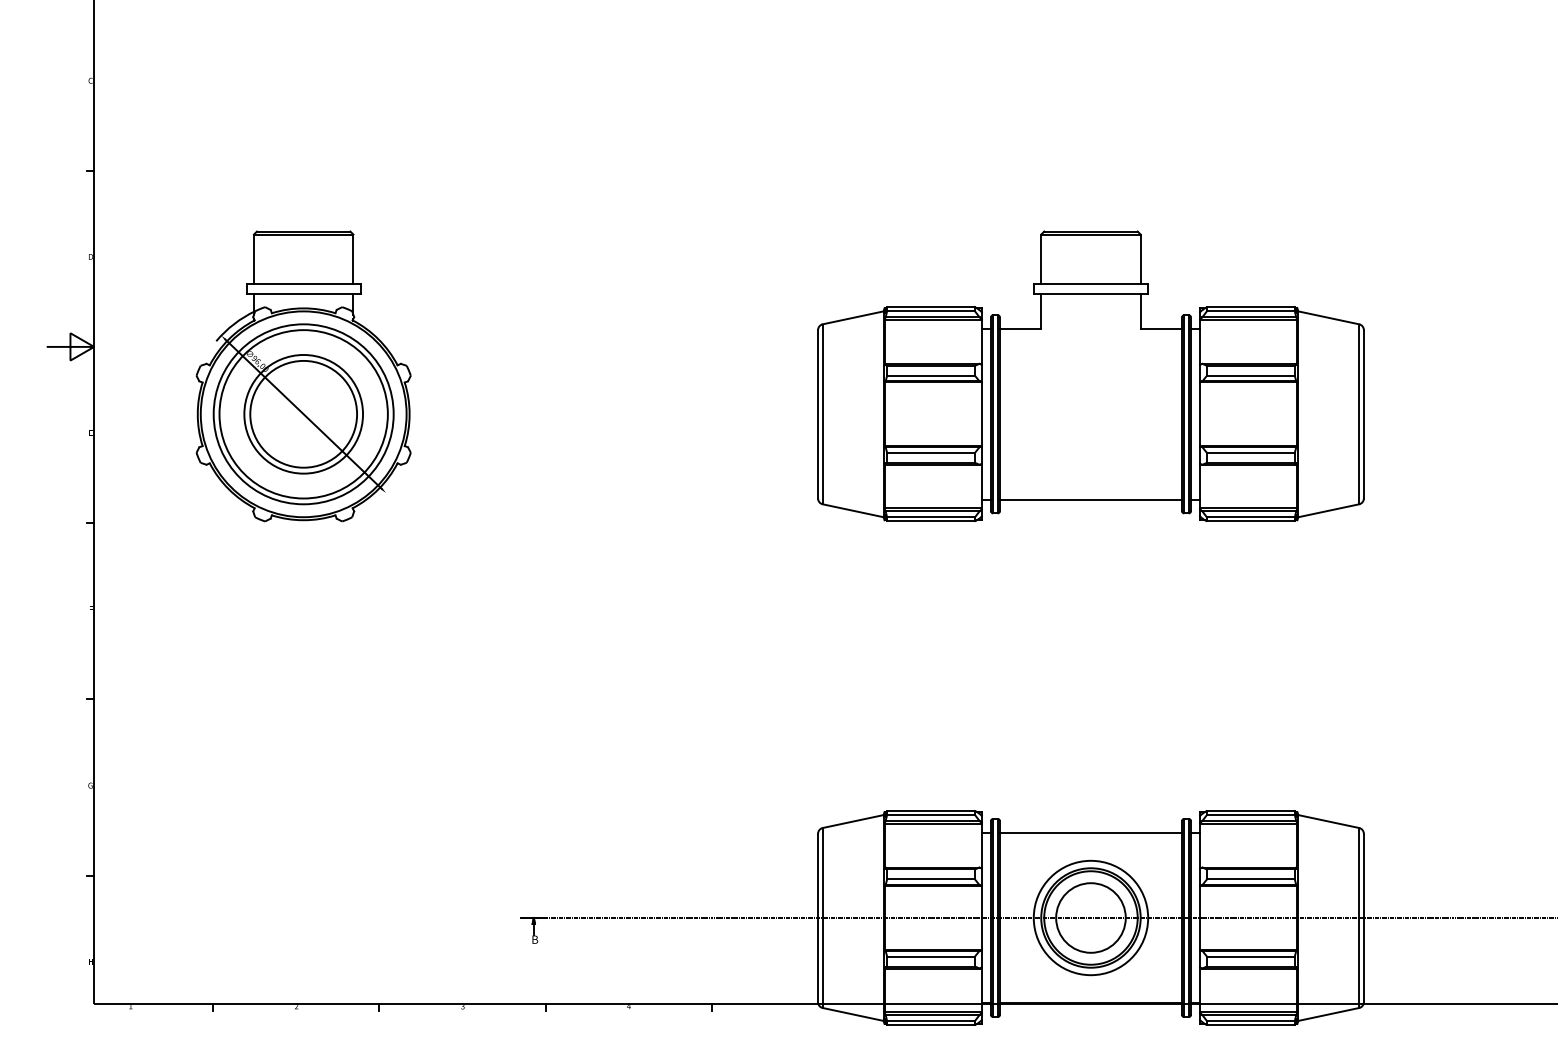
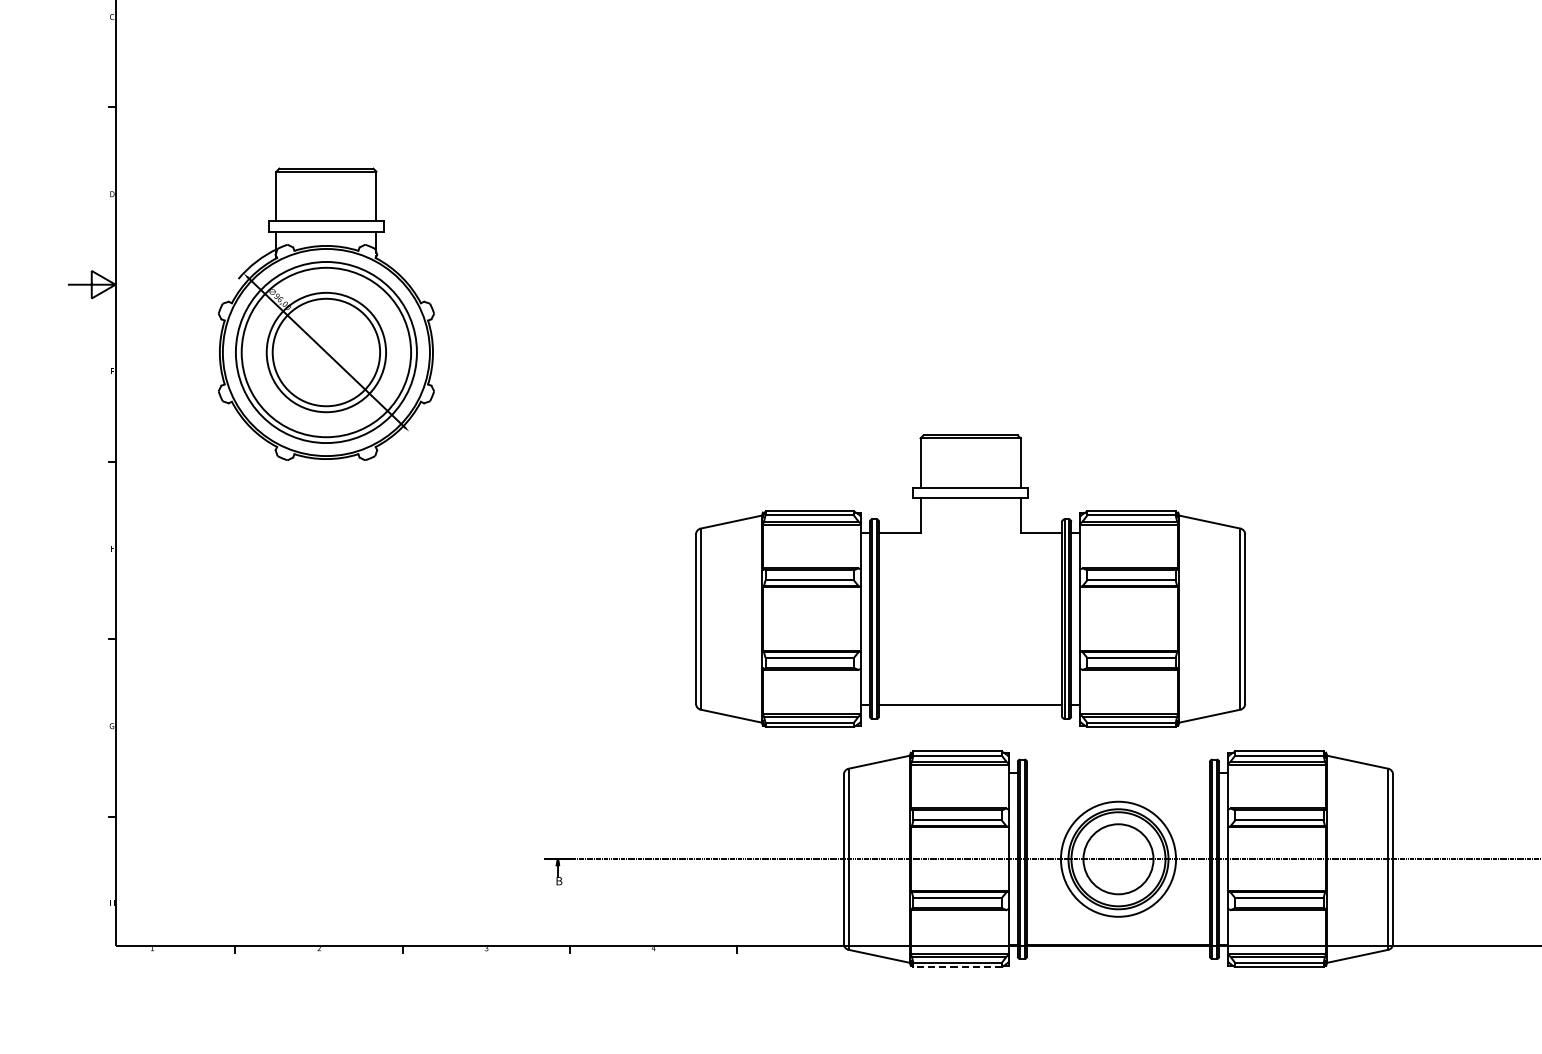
part: (1090, 375) -> (970, 580), moved
line: (1090, 832) -> (1118, 773), removed
line: (931, 1025) -> (958, 967), solid -> dashed

